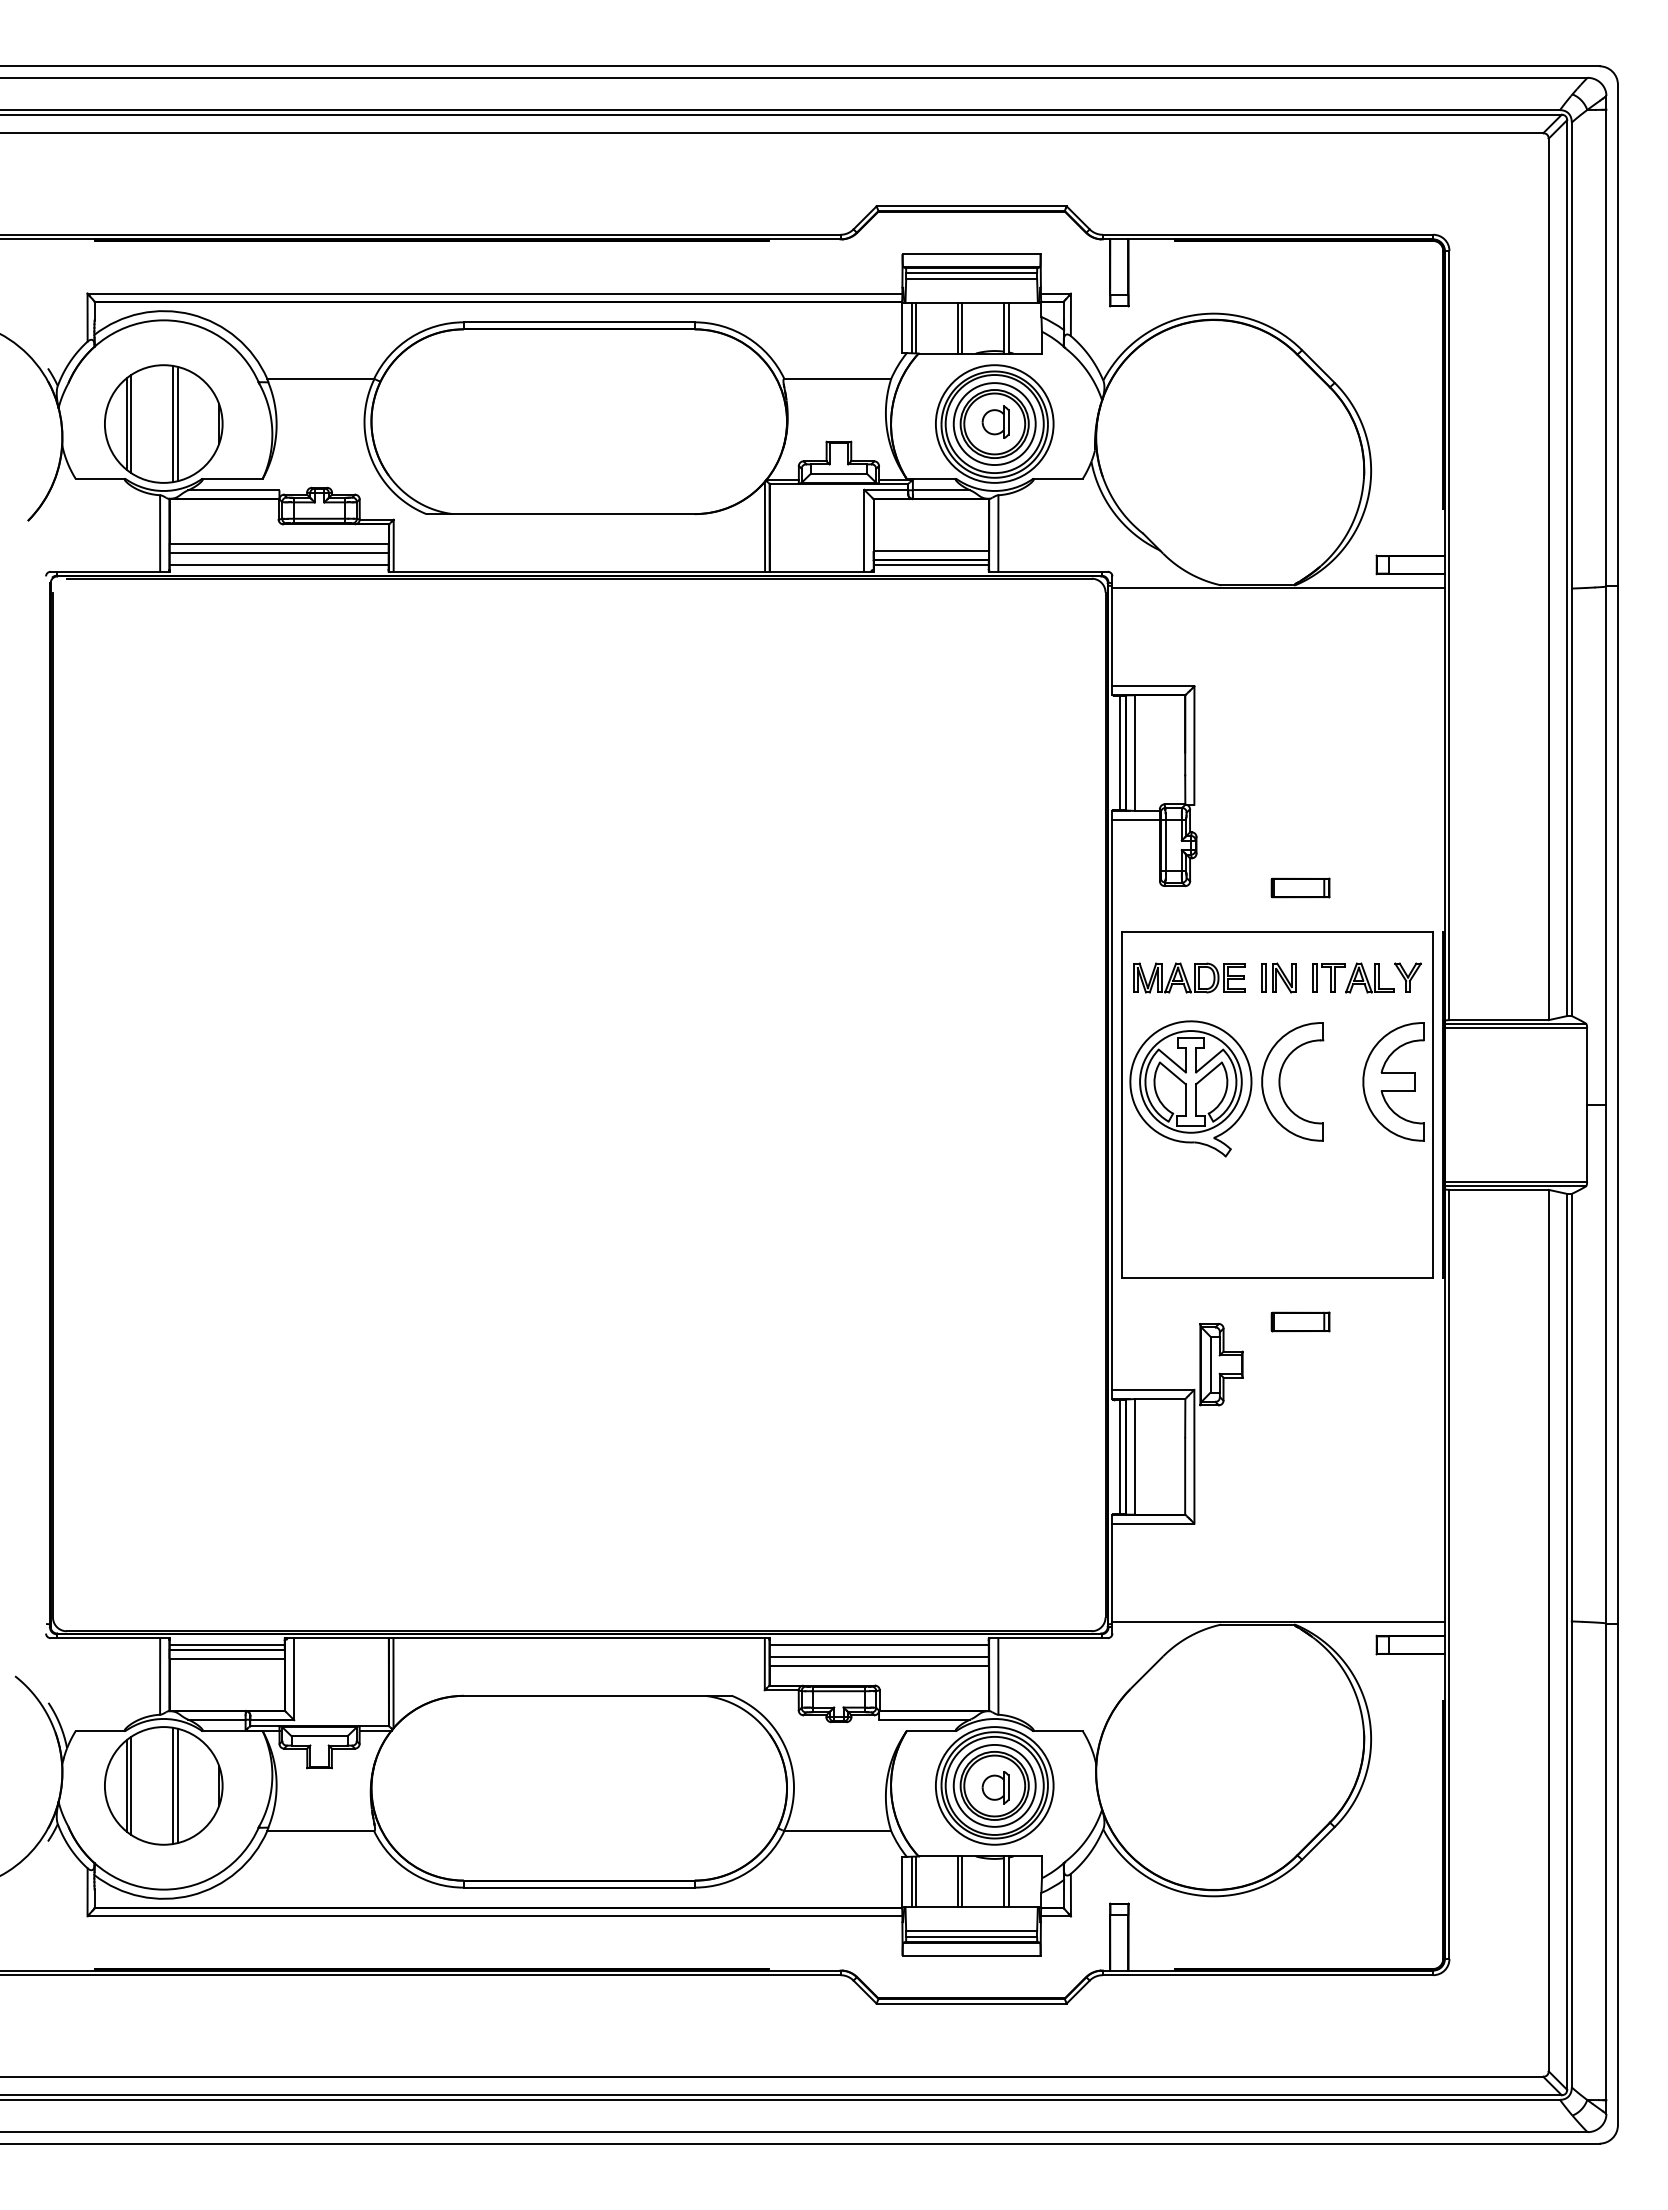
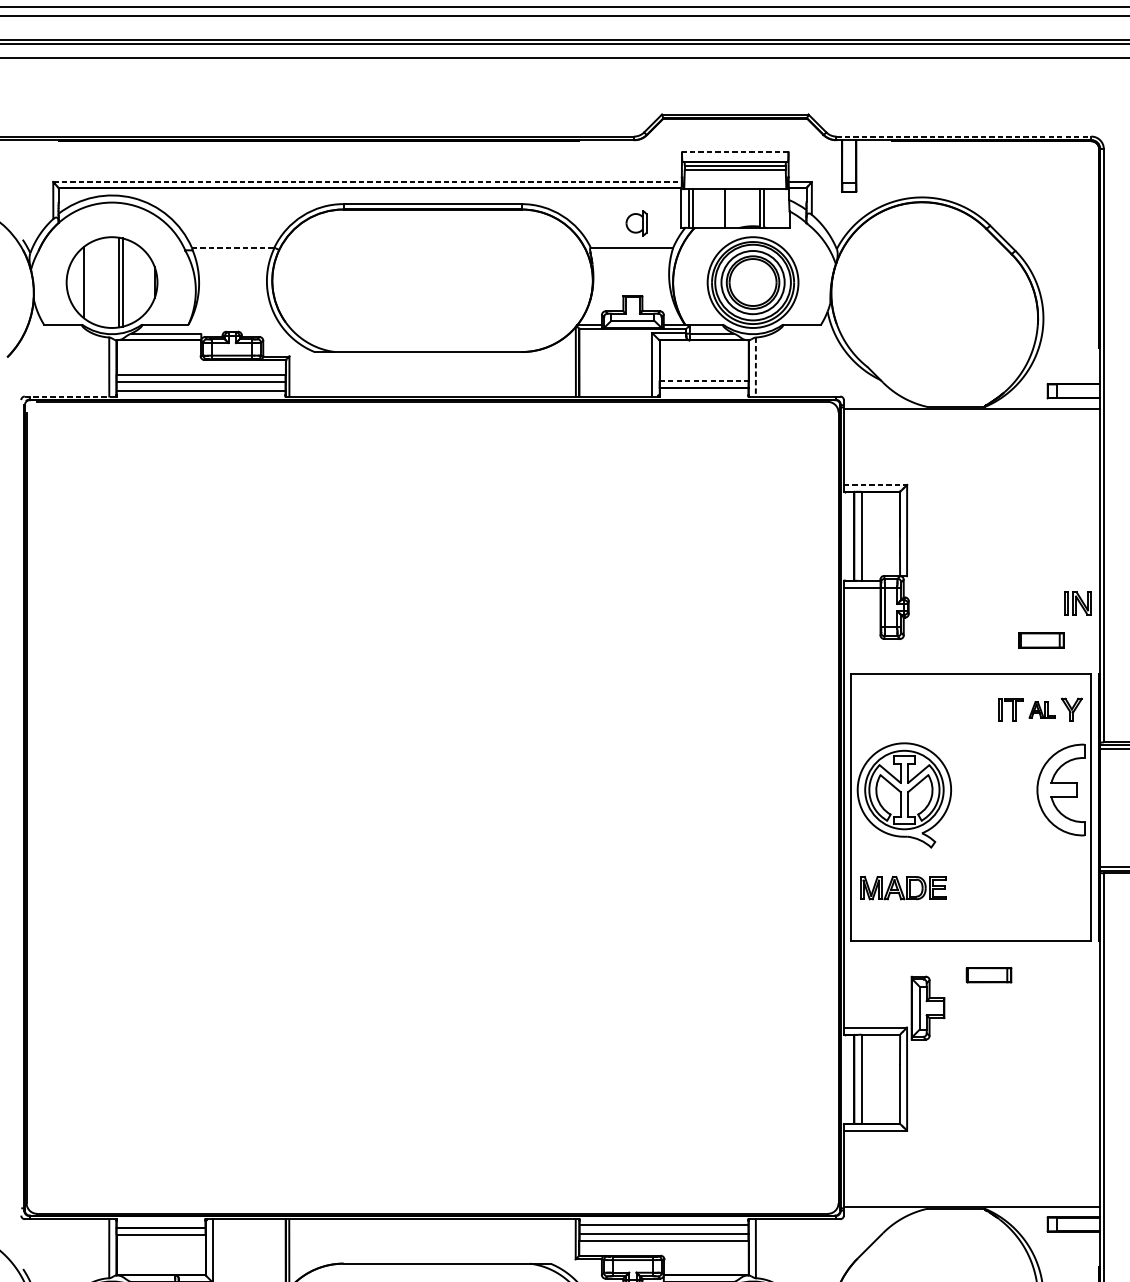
line: (1268, 234) -> (964, 136), solid -> dashed
line: (971, 254) -> (735, 151), solid -> dashed
line: (495, 293) -> (367, 181), solid -> dashed
line: (962, 327) -> (728, 208), removed
line: (321, 378) -> (233, 247), solid -> dashed
part: (995, 421) -> (636, 222), moved
line: (131, 423) -> (87, 282), removed
line: (998, 534) -> (755, 367), solid -> dashed
line: (931, 551) -> (704, 380), solid -> dashed
line: (930, 564) -> (703, 390), removed
line: (110, 571) -> (70, 396), solid -> dashed
line: (1153, 686) -> (875, 485), solid -> dashed
line: (1120, 752) -> (850, 535), removed
part: (1300, 887) -> (1041, 640), moved
part: (1189, 977) -> (903, 887), moved
part: (1278, 977) -> (1077, 603), moved
part: (1369, 977) -> (1042, 709), size x0.7
part: (1280, 1081) -> (973, 789), removed
line: (1120, 1456) -> (850, 1079), removed
line: (226, 1645) -> (160, 1224), removed

